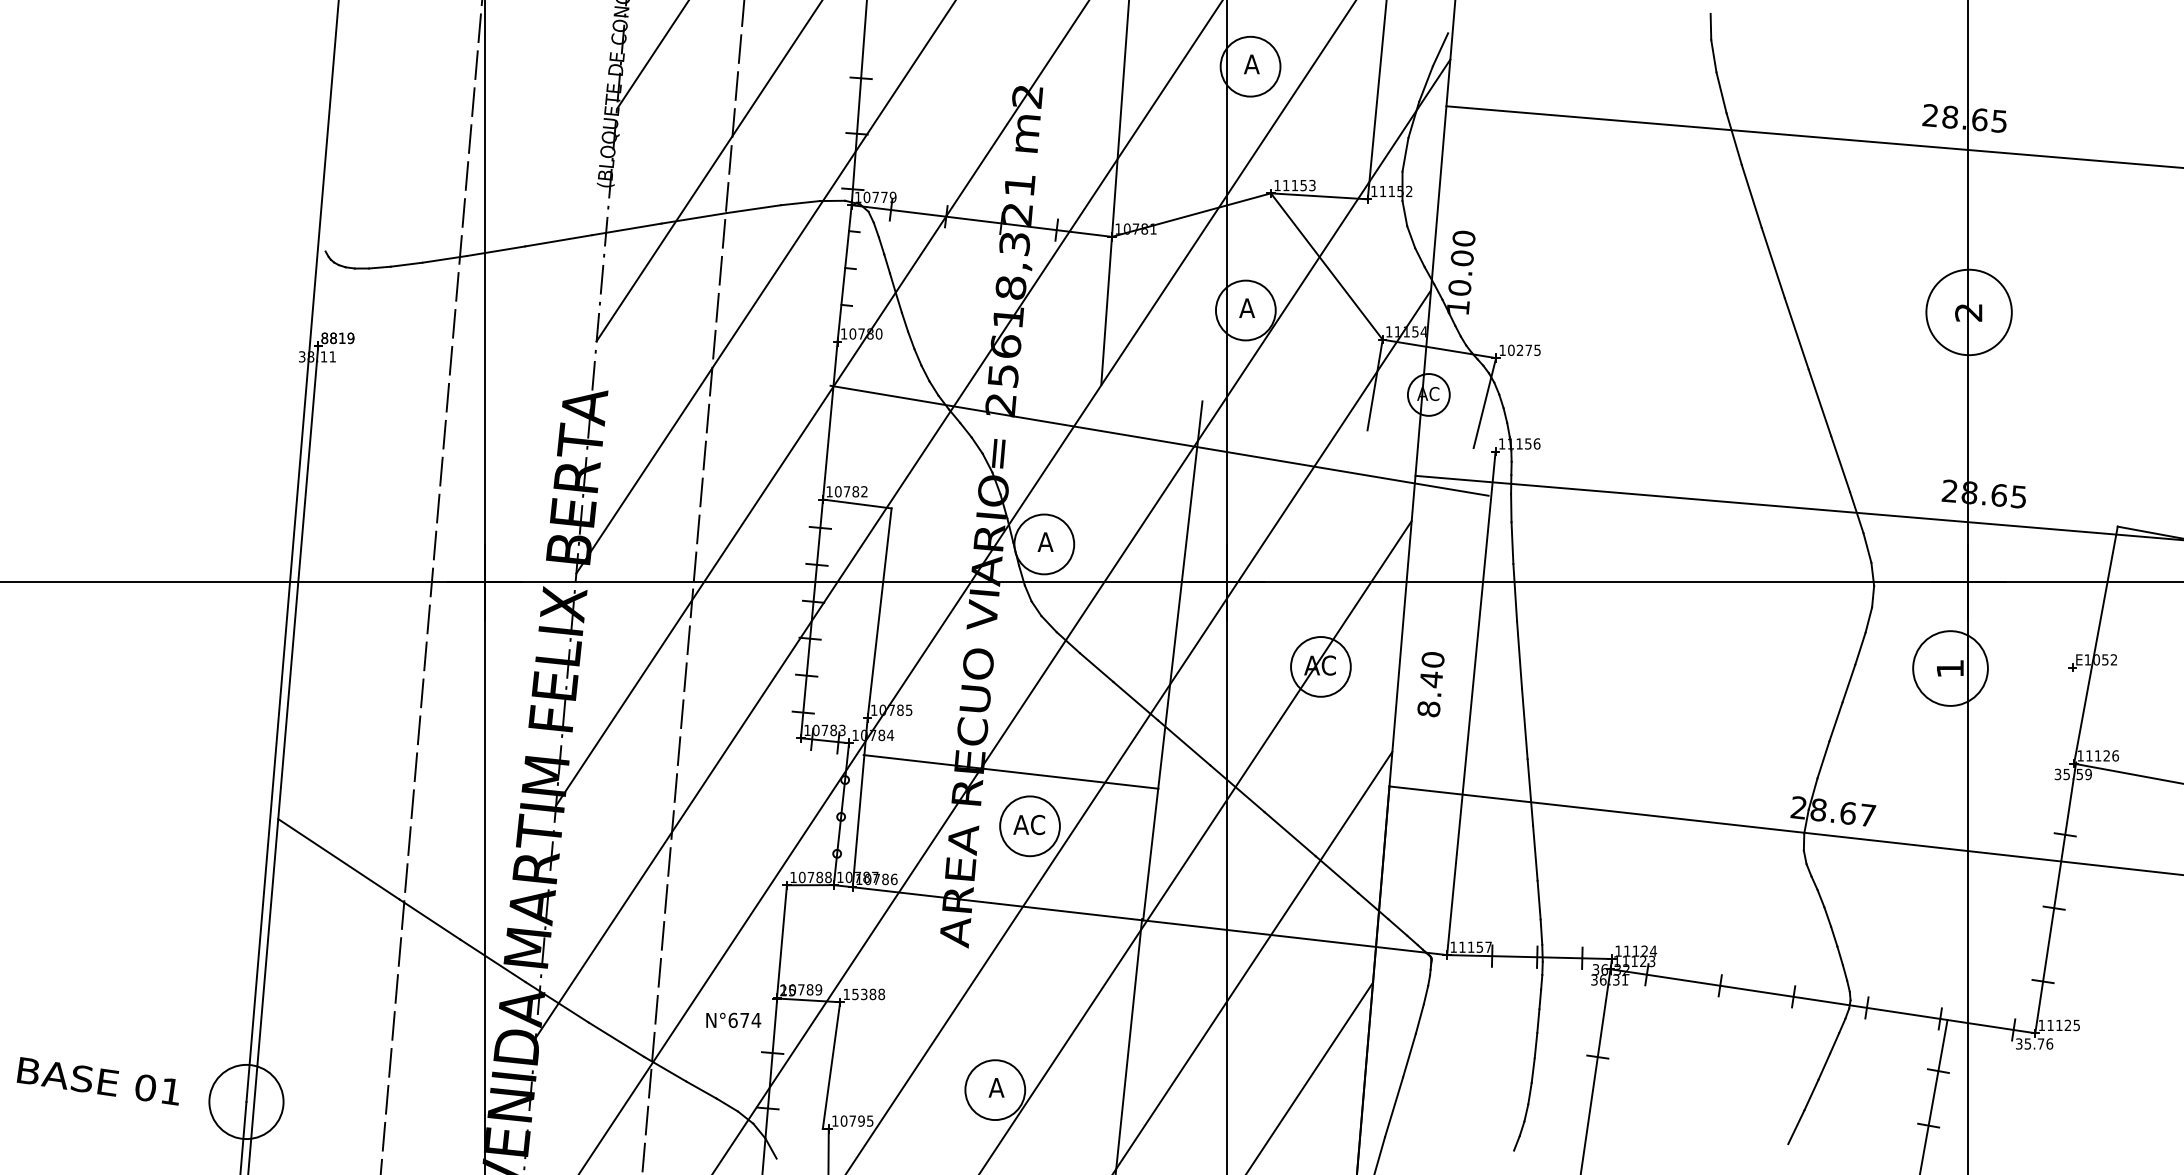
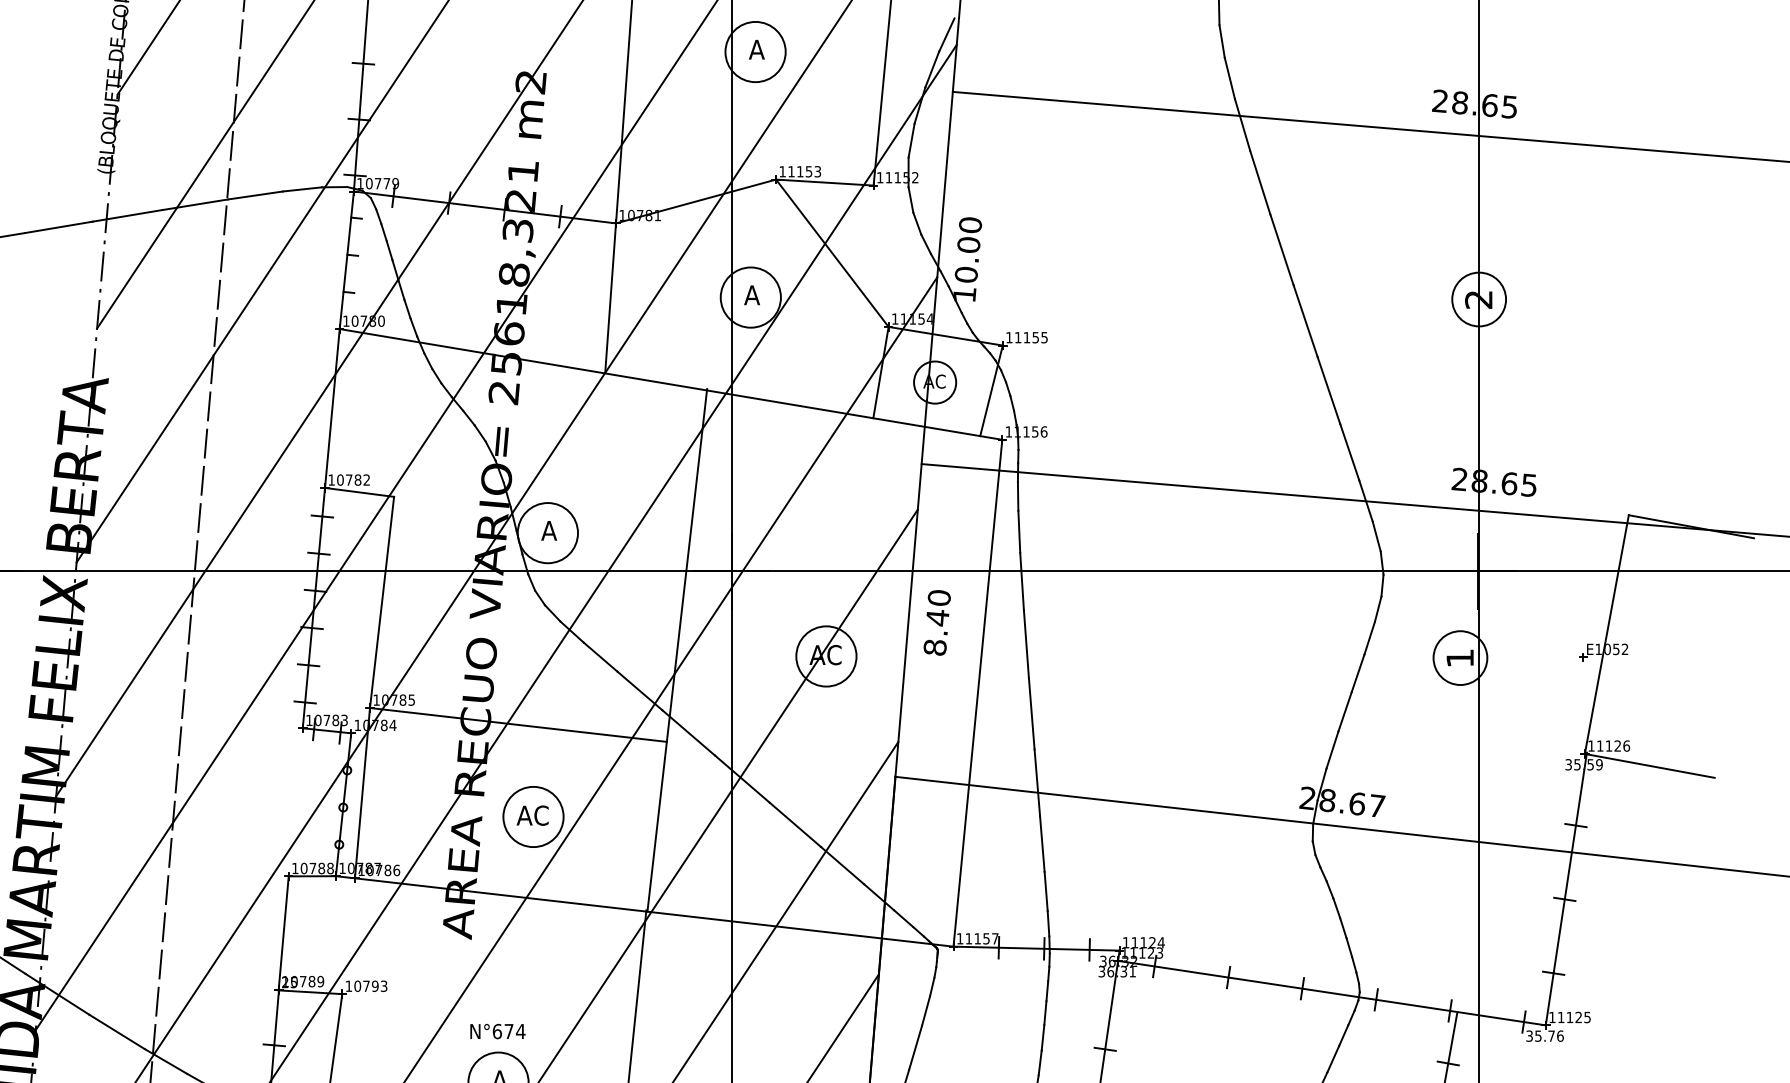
circle: (1968, 312) -> (1478, 299), size x0.62
text: (1519, 350) -> (1026, 337), 10275 -> 11155
line: (1159, 440) -> (670, 384), moved
circle: (1950, 668) -> (1460, 658), size x0.71
text: (1430, 684) -> (936, 622), moved
line: (1010, 771) -> (517, 724), moved
text: (868, 994) -> (370, 986), 15388 -> 10793
text: (733, 1019) -> (497, 1030), moved

